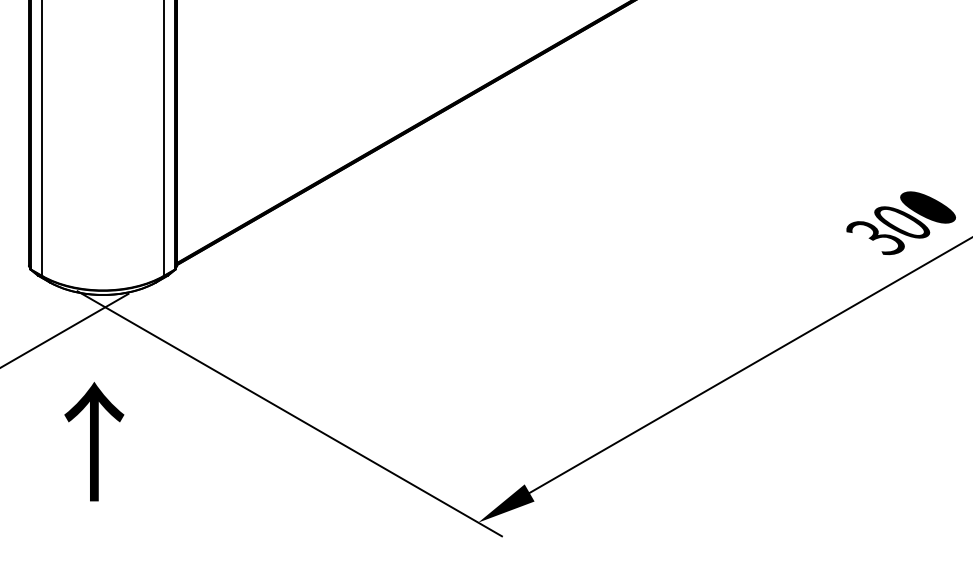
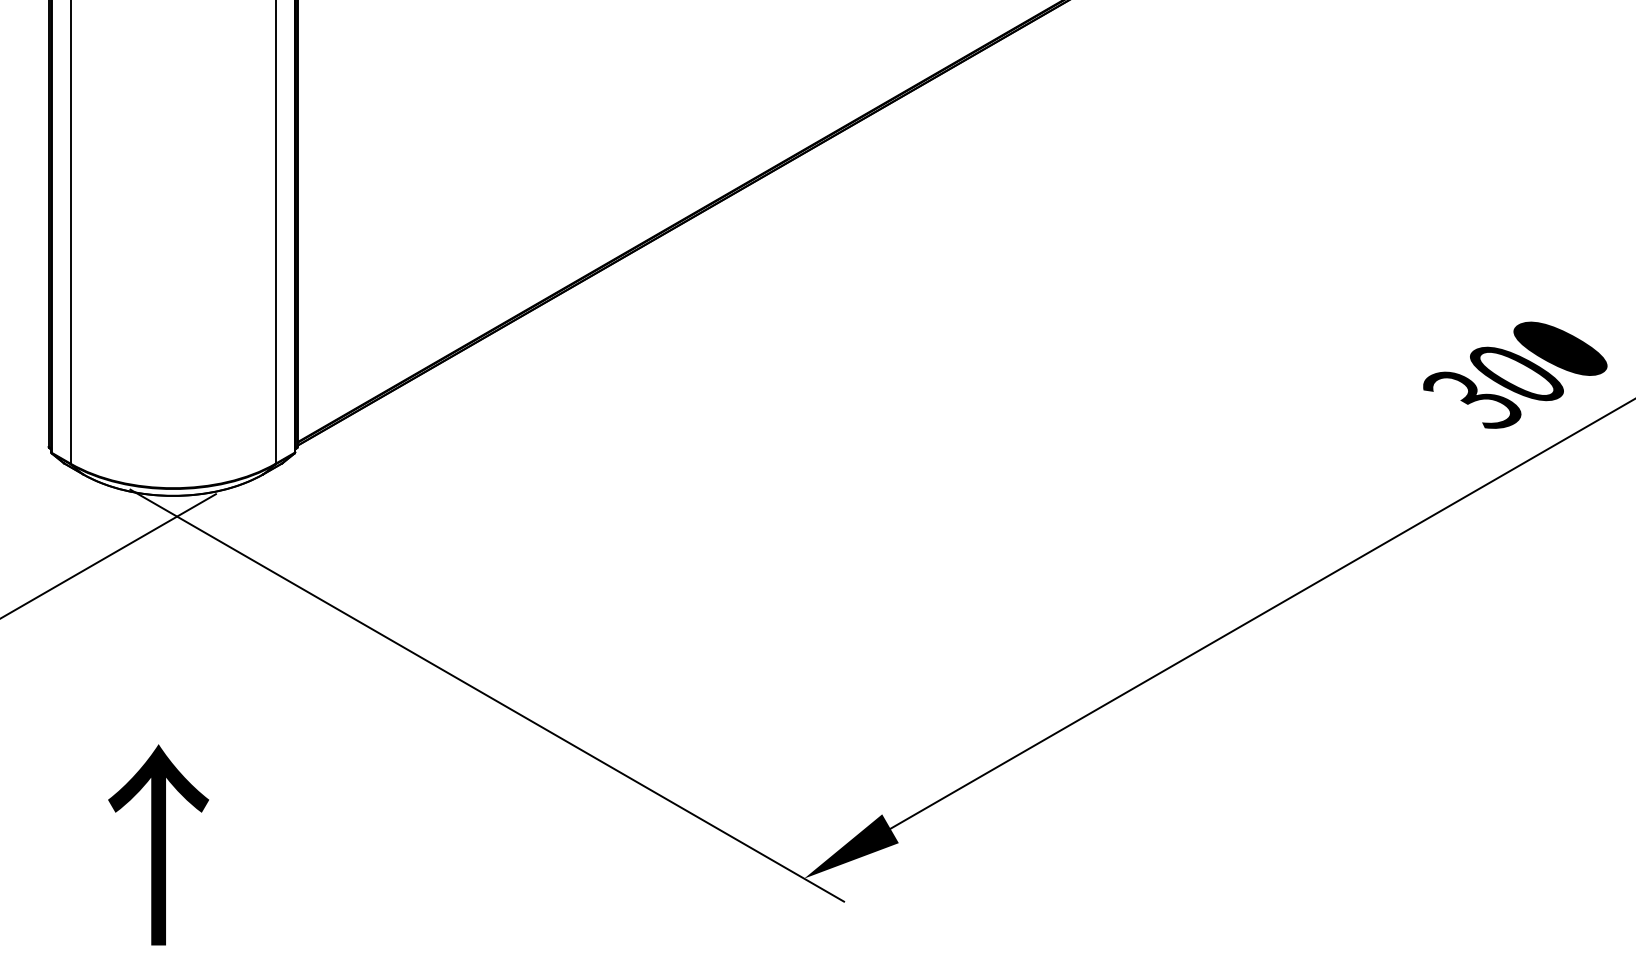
text: (94, 441) -> (158, 844), moved

